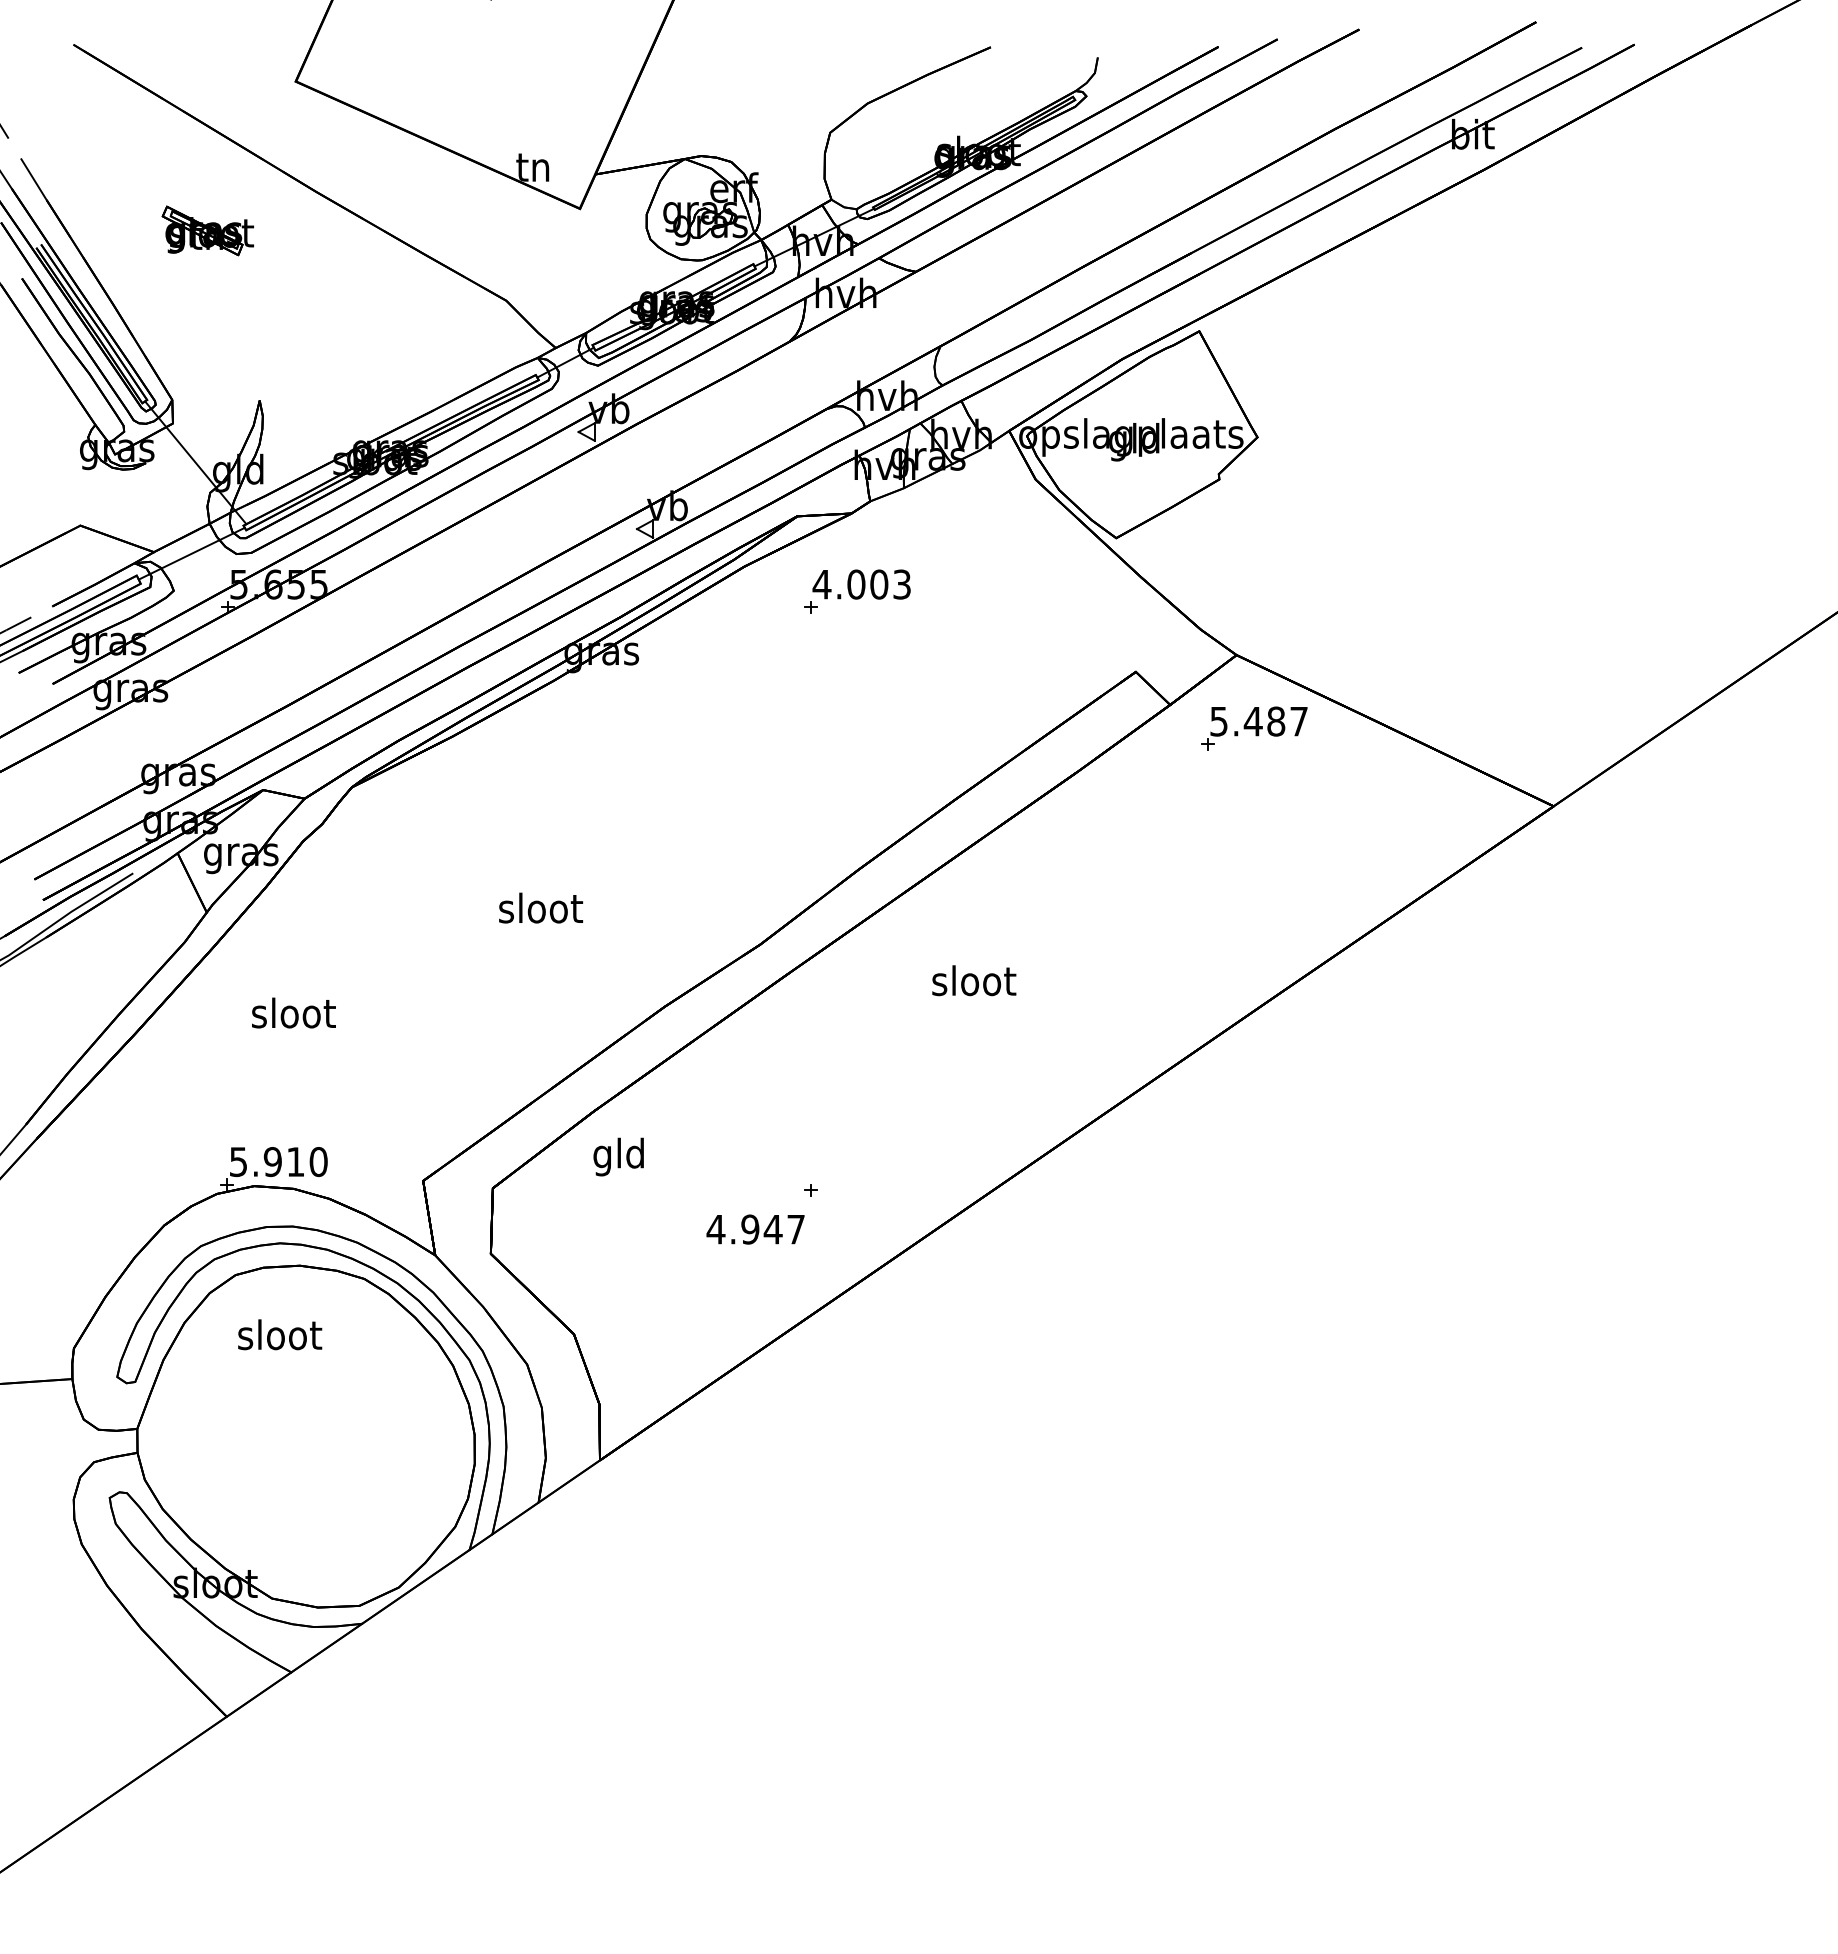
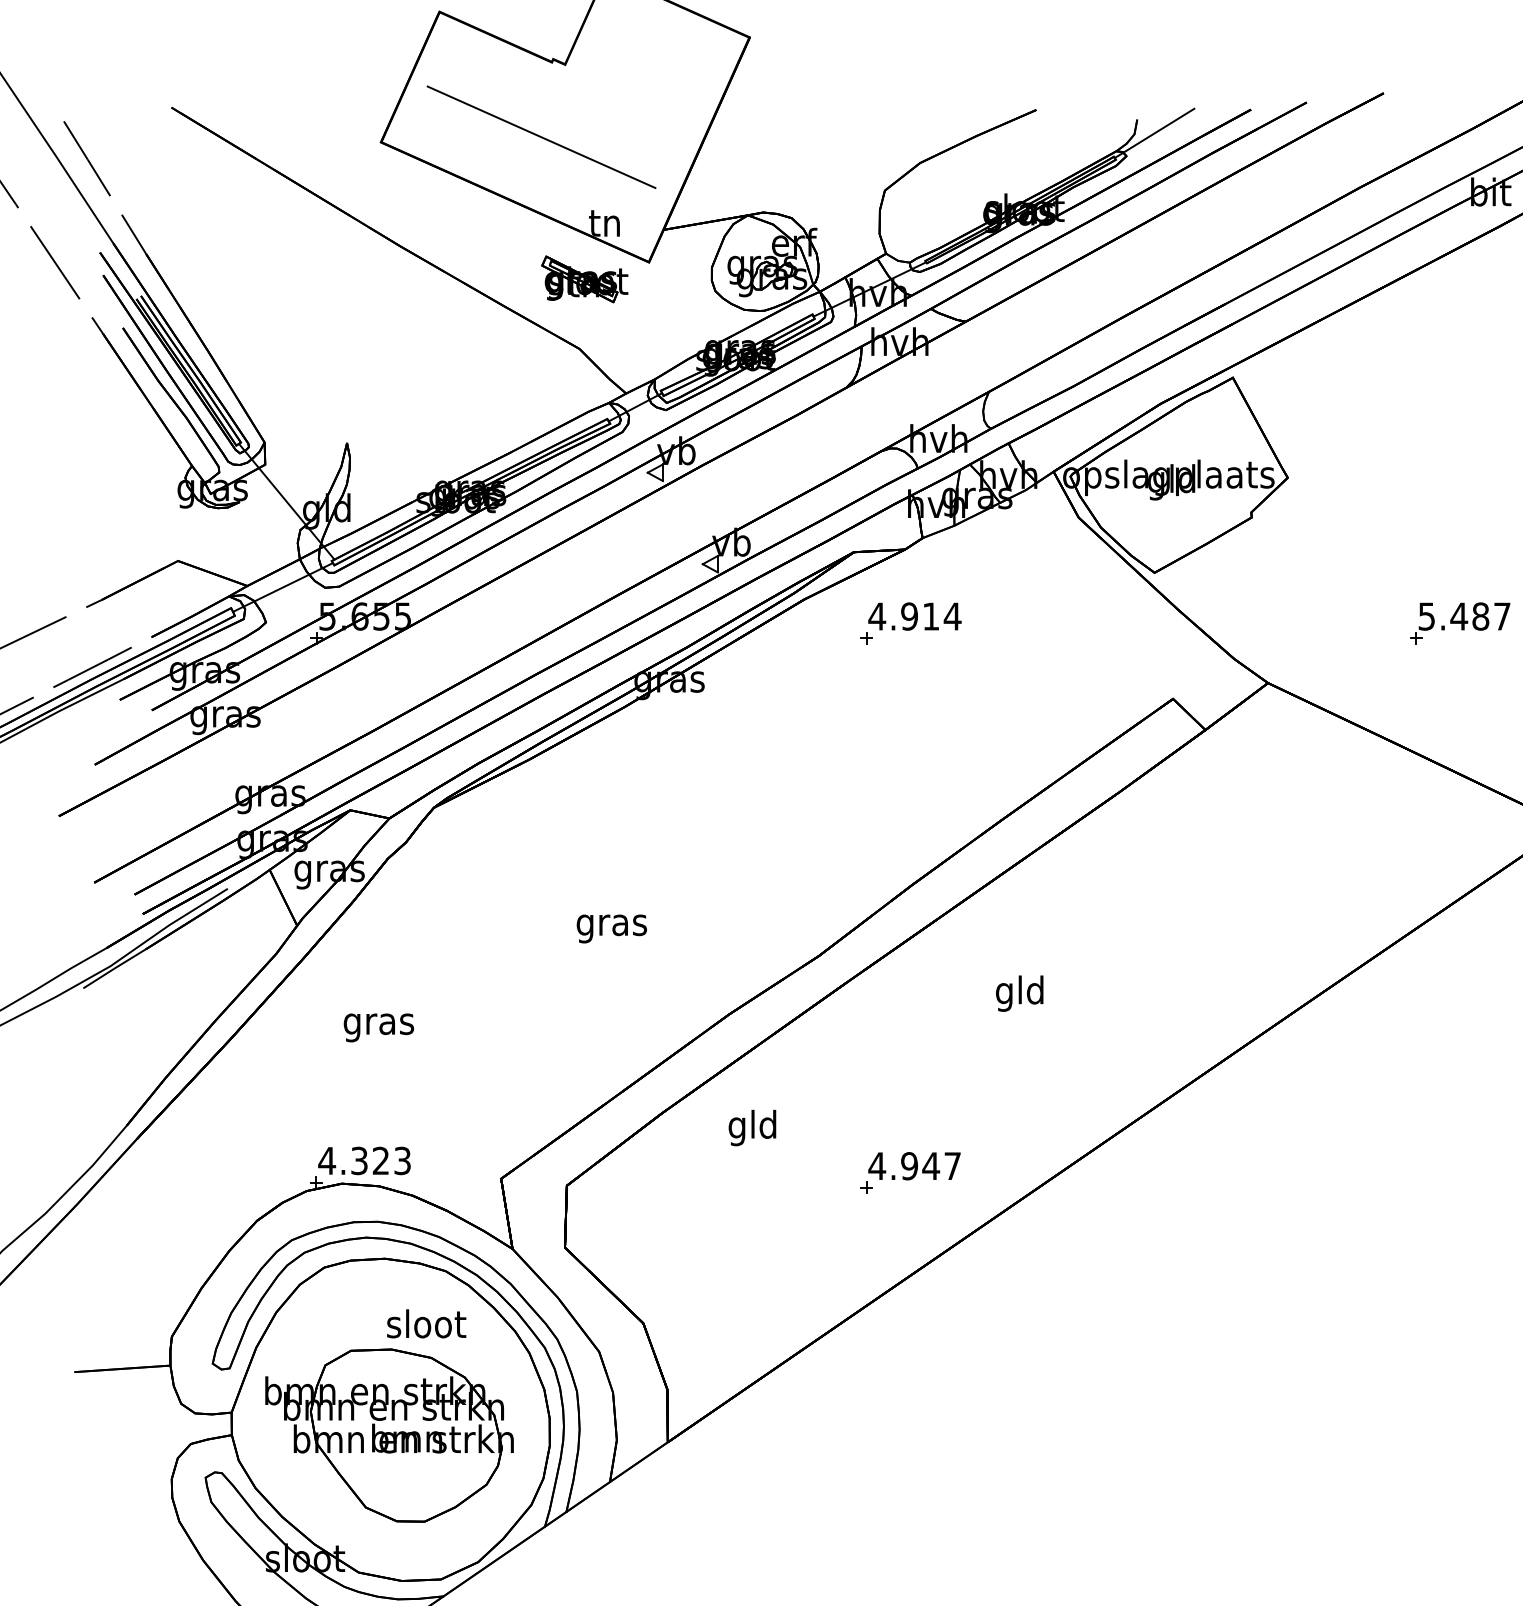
line: (1115, 72) -> (1153, 133), added
line: (465, 76) -> (541, 137), added
part: (207, 230) -> (584, 278), moved
text: (879, 584) -> (931, 616), 4.003 -> 4.914
part: (1254, 728) -> (1460, 623), moved
text: (541, 911) -> (612, 924), sloot -> gras
text: (974, 984) -> (1020, 993), sloot -> gld
text: (293, 1016) -> (378, 1023), sloot -> gras
text: (618, 1156) -> (752, 1127), moved
text: (278, 1162) -> (364, 1161), 5.910 -> 4.323
text: (755, 1229) -> (914, 1166), moved
text: (280, 1334) -> (426, 1323), moved
part: (304, 1453) -> (389, 1435), added

